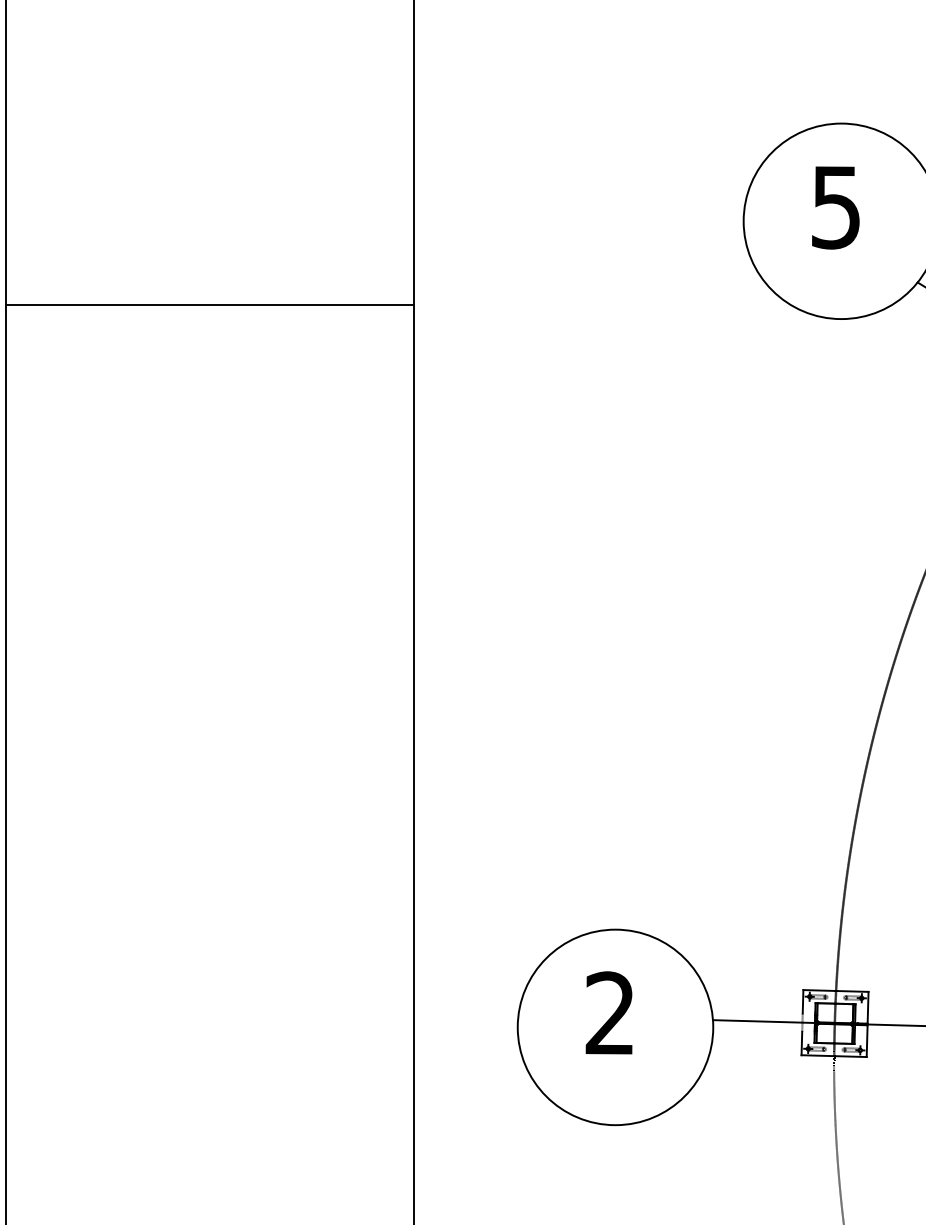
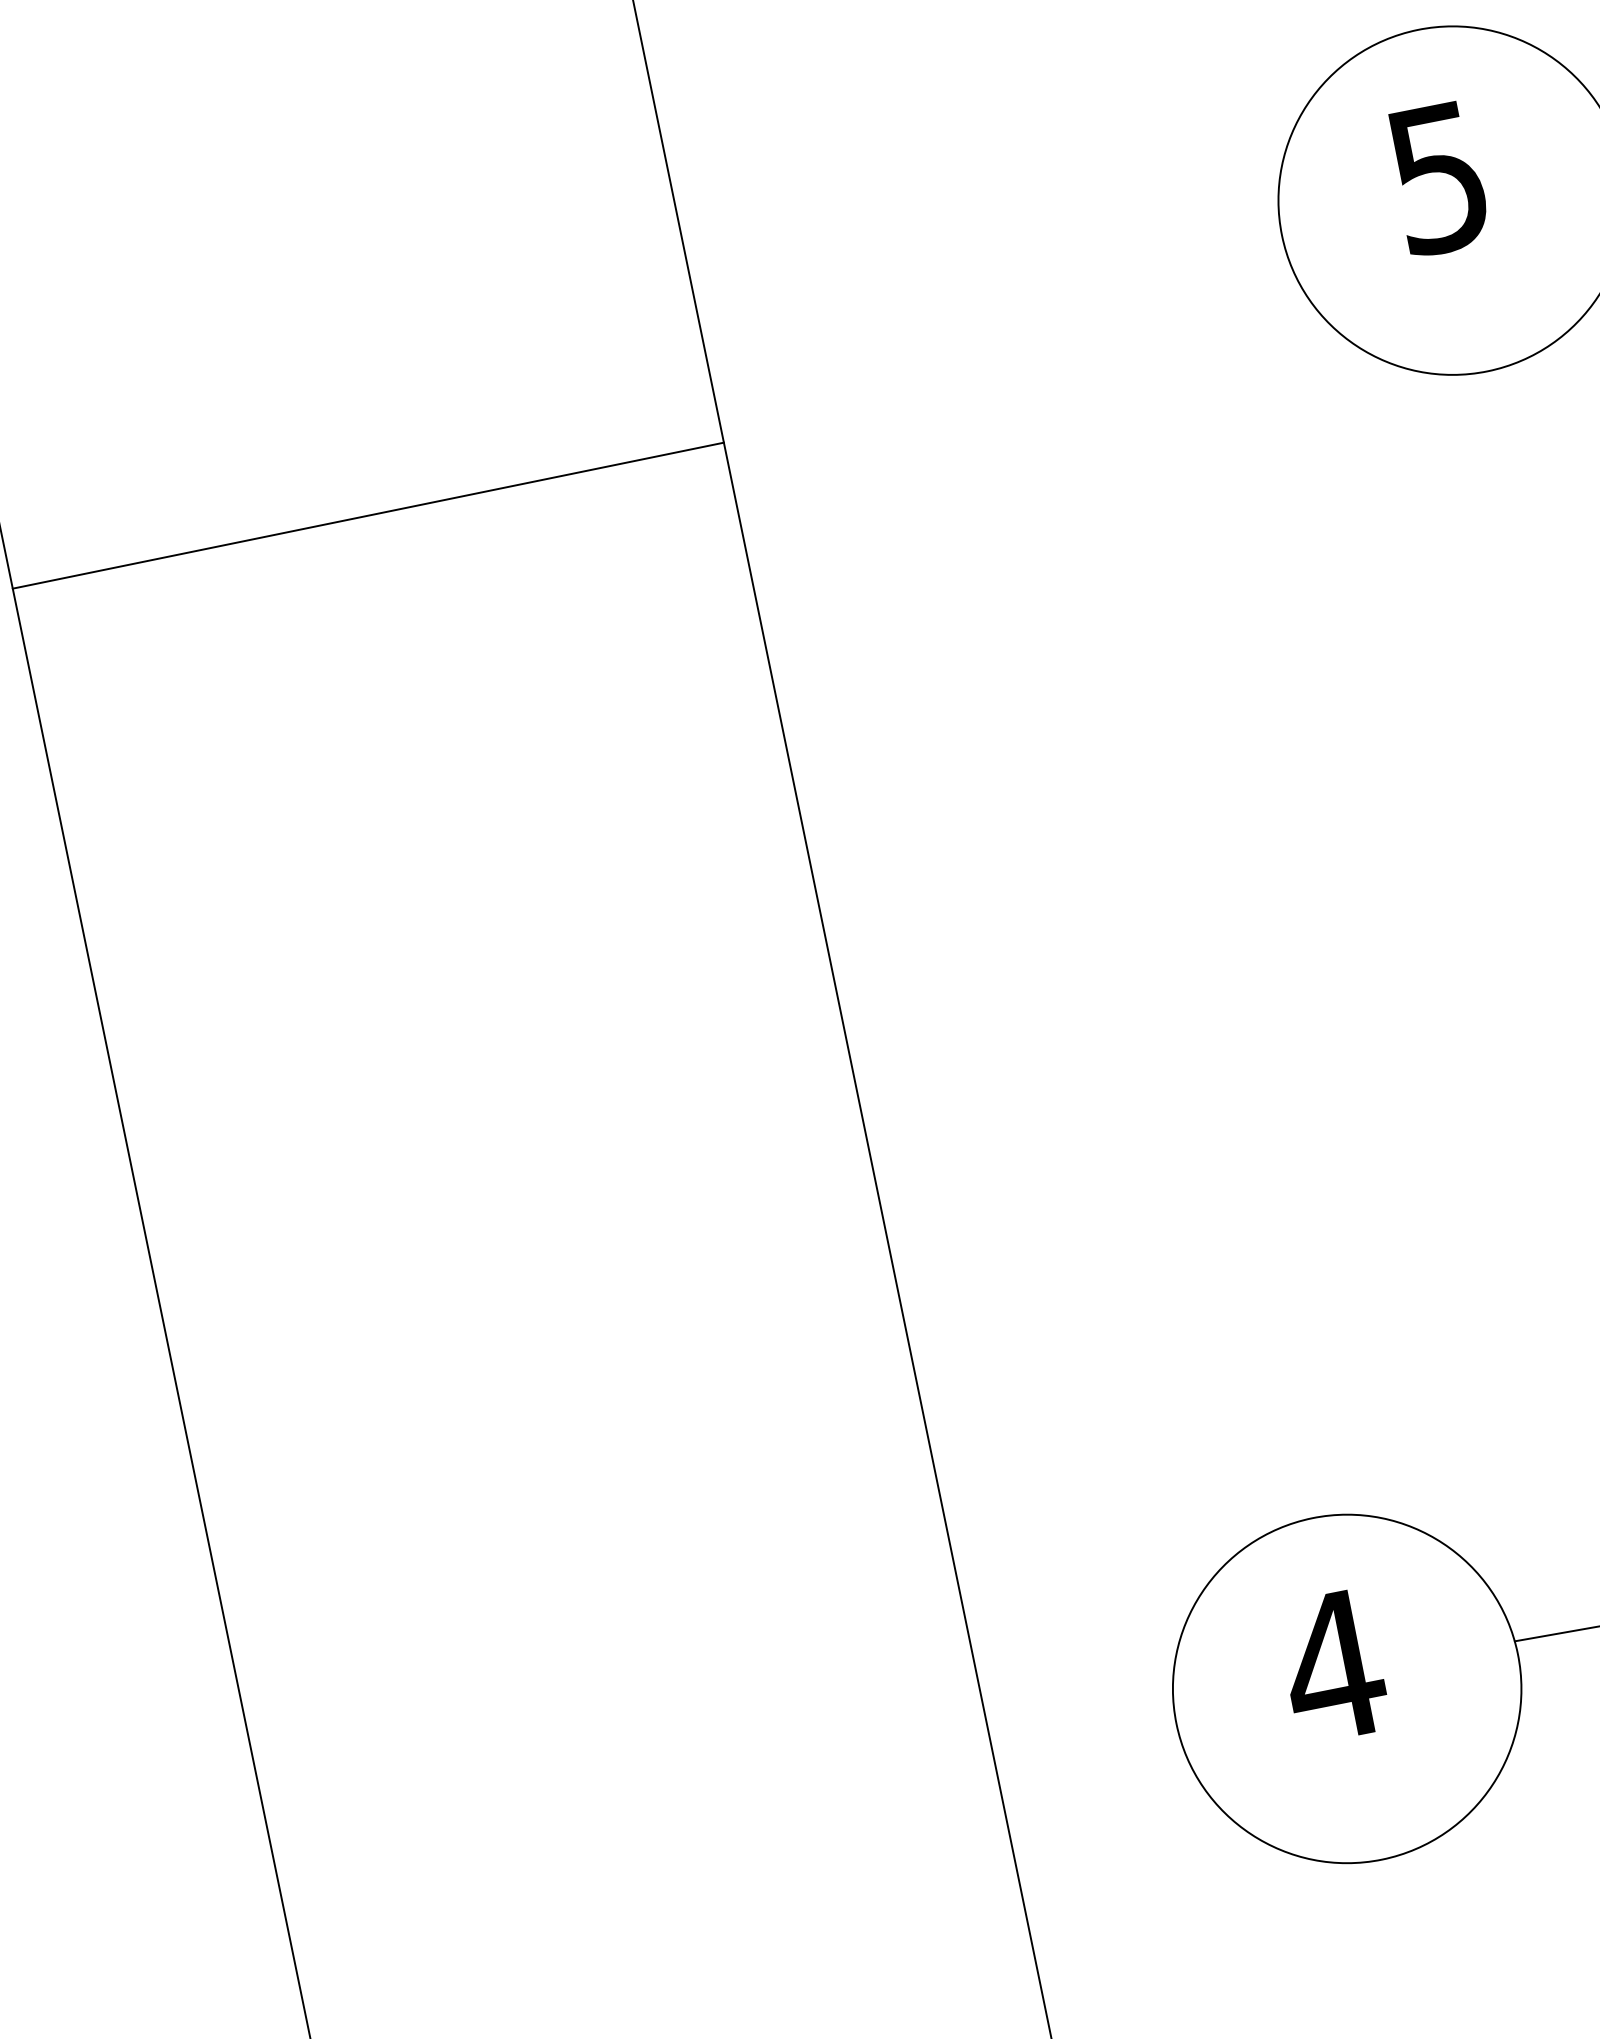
line: (209, 305) -> (367, 516), moved
text: (609, 1012) -> (1331, 1665), 2 -> 4

